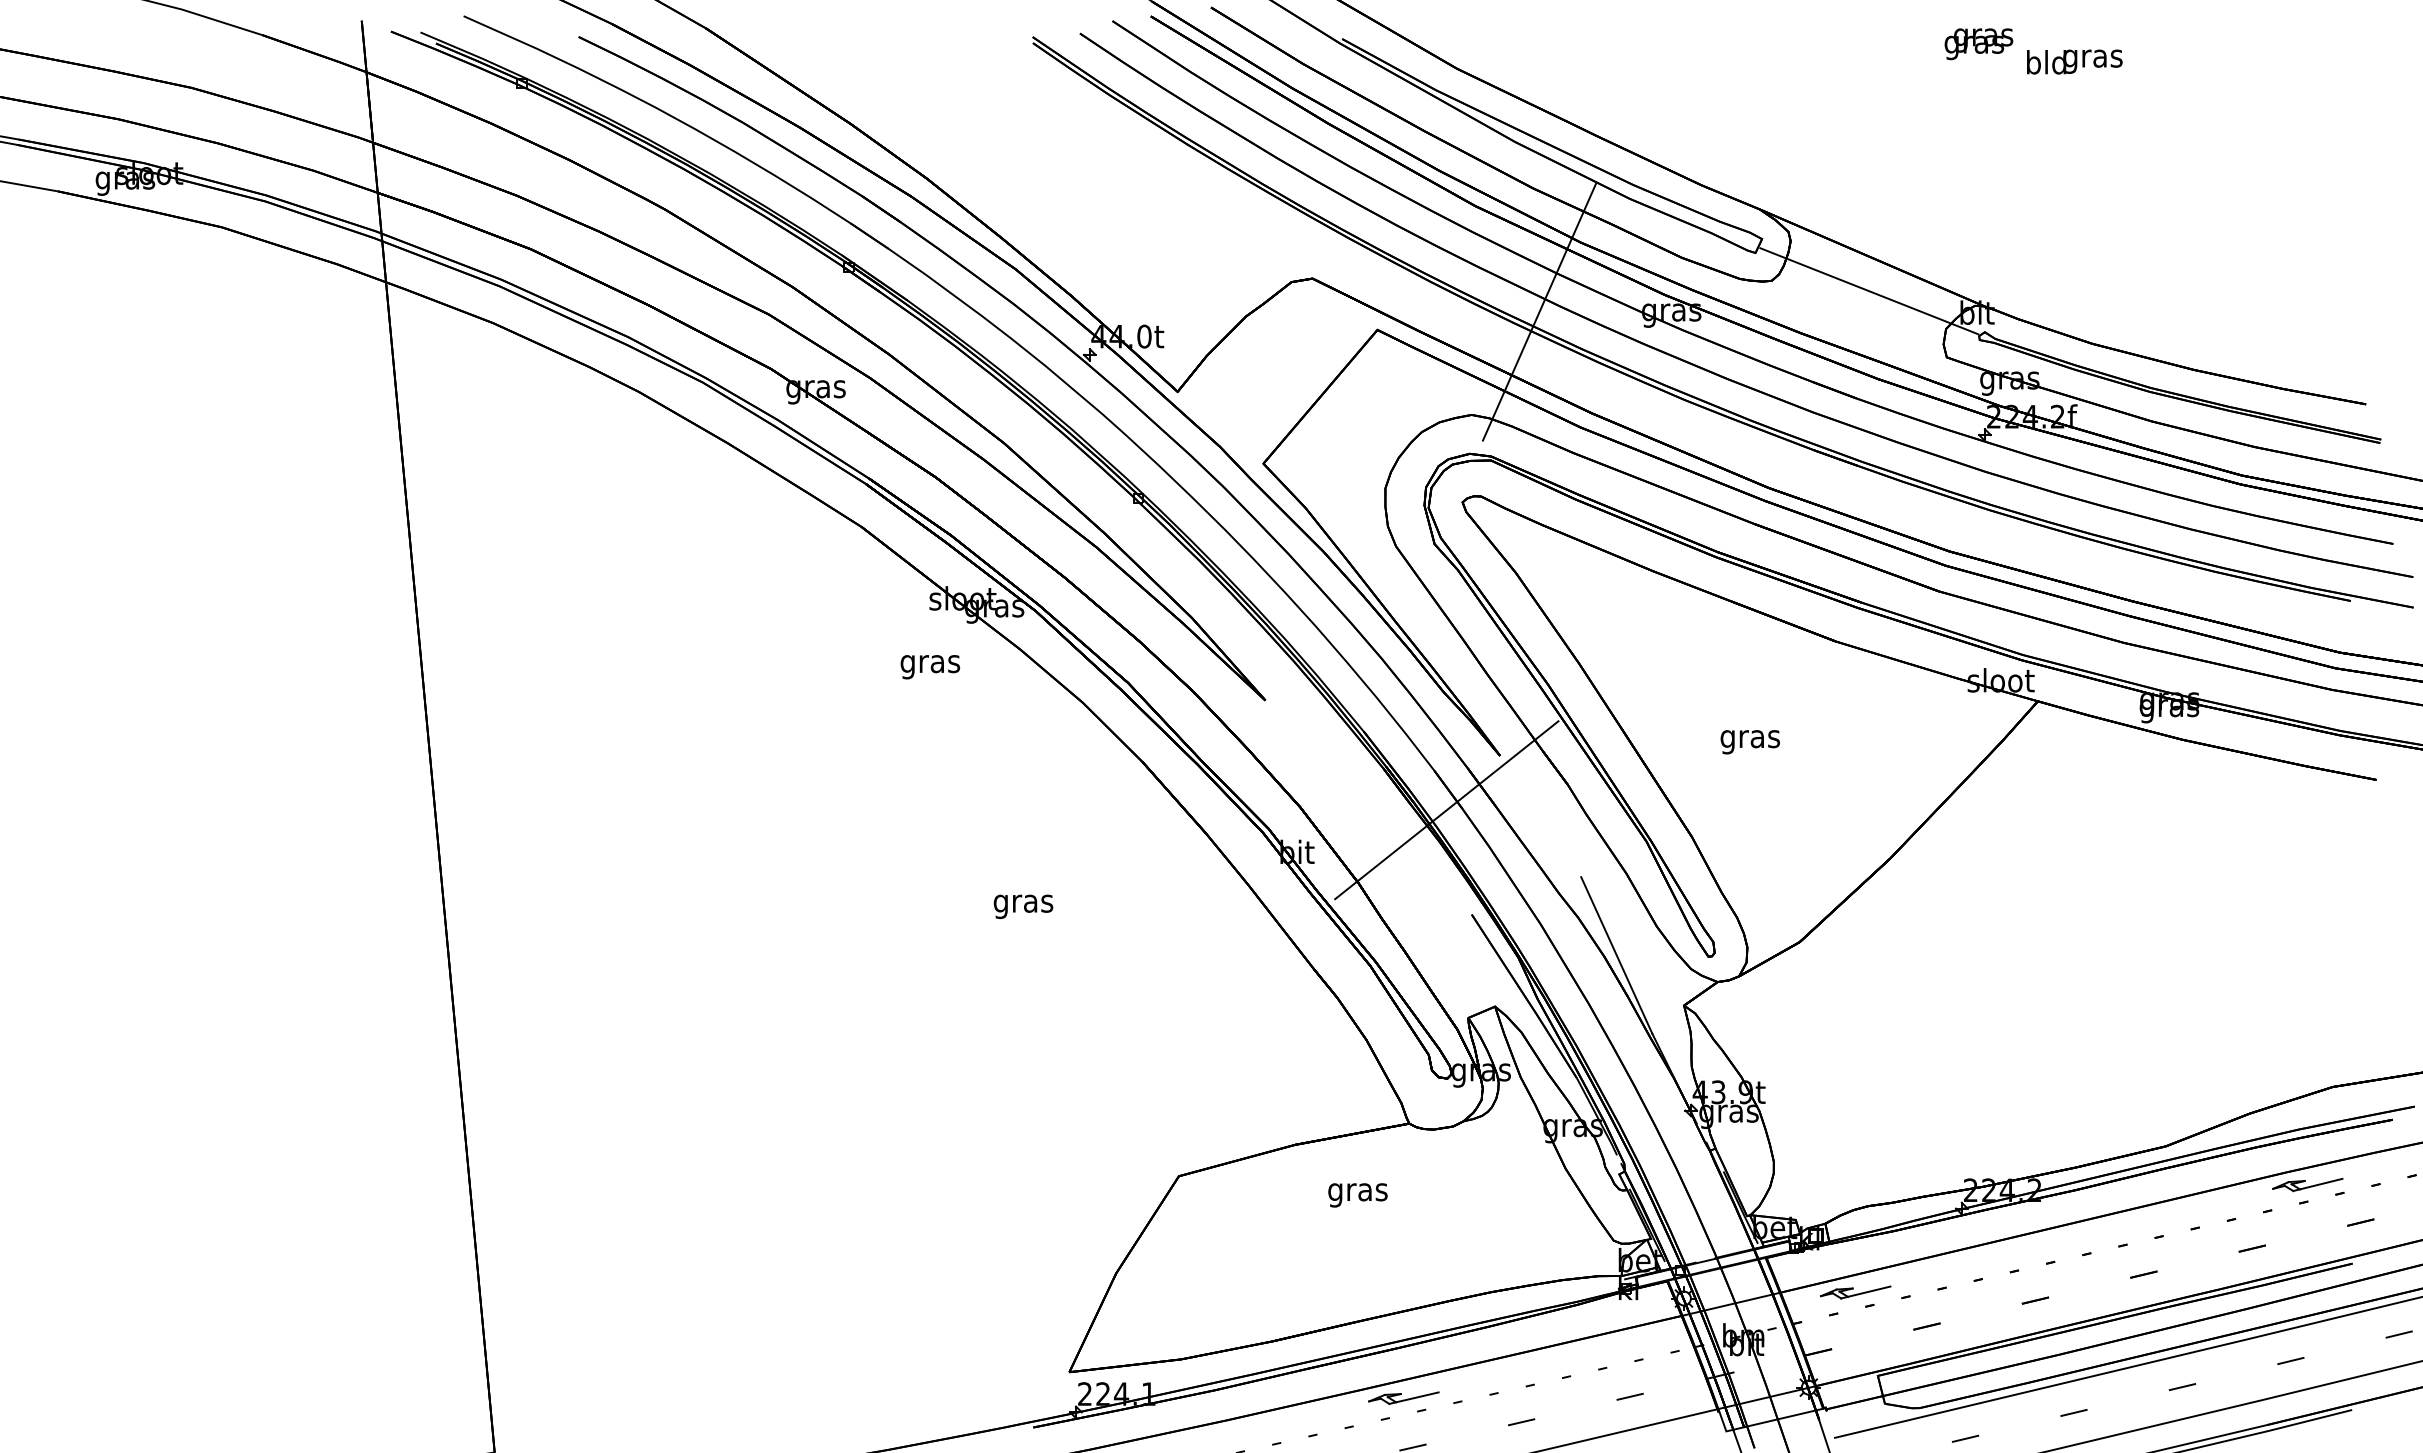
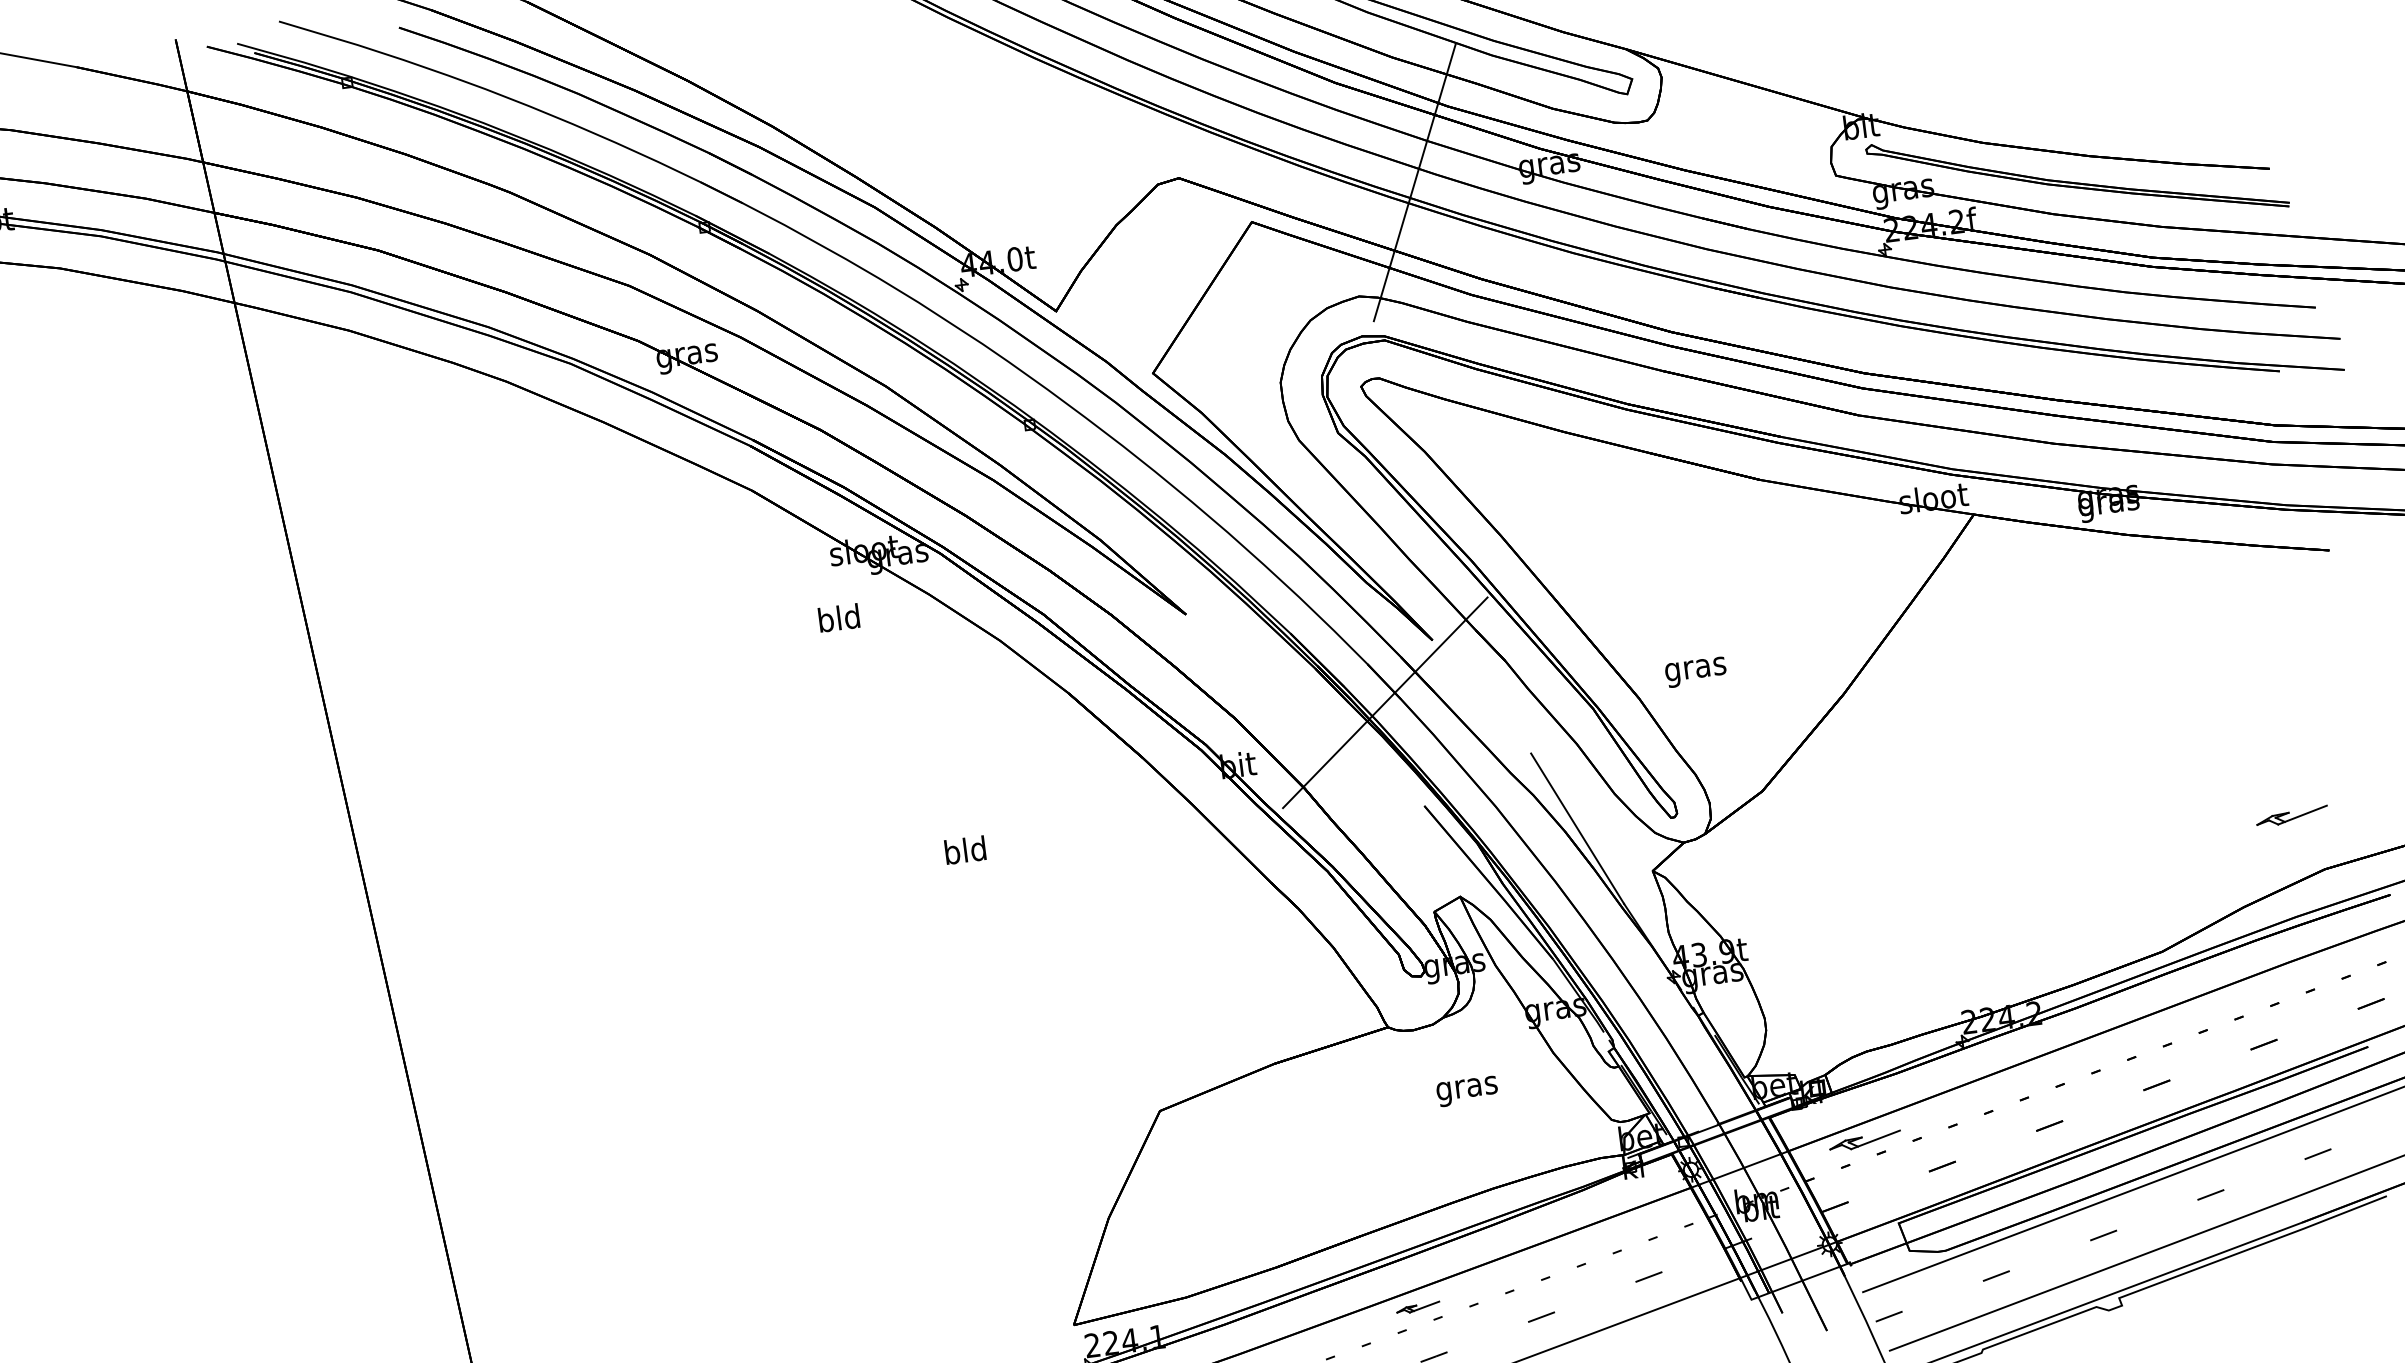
line: (1869, 291) -> (1748, 118), removed
text: (930, 663) -> (839, 620), gras -> bld
text: (1749, 742) -> (1695, 672), moved
text: (1023, 903) -> (965, 853), gras -> bld
part: (2307, 1184) -> (2291, 816), moved
text: (1357, 1195) -> (1466, 1091), moved
part: (1403, 1397) -> (1417, 1307), size x0.6

